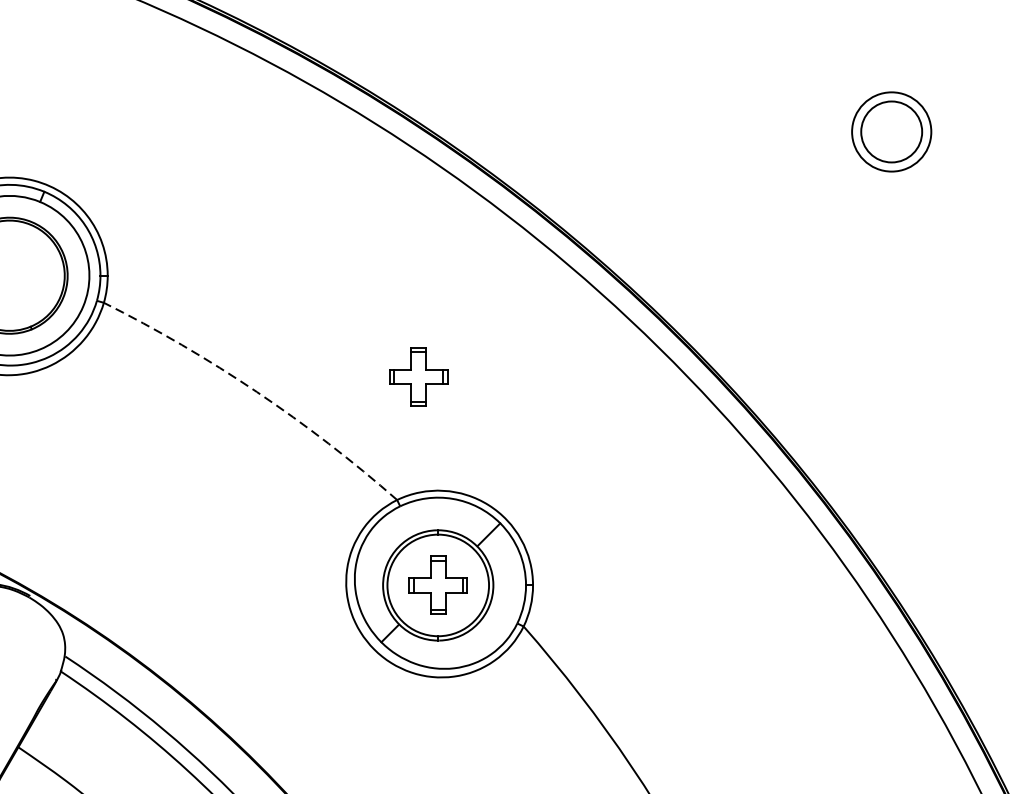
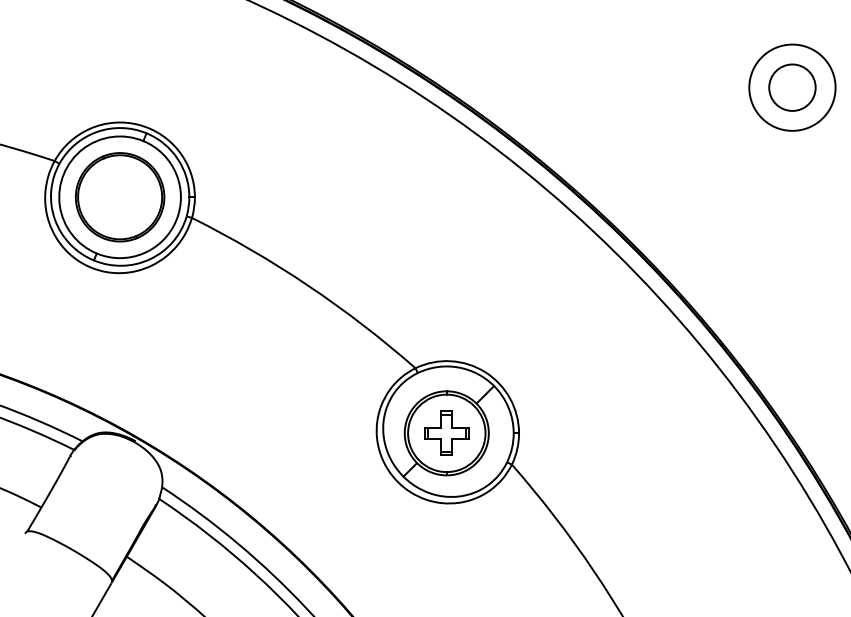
circle: (891, 131) -> (792, 87), size x1.43
part: (418, 375) -> (431, 273), removed
arc: (256, 391) -> (308, 285), dashed -> solid

